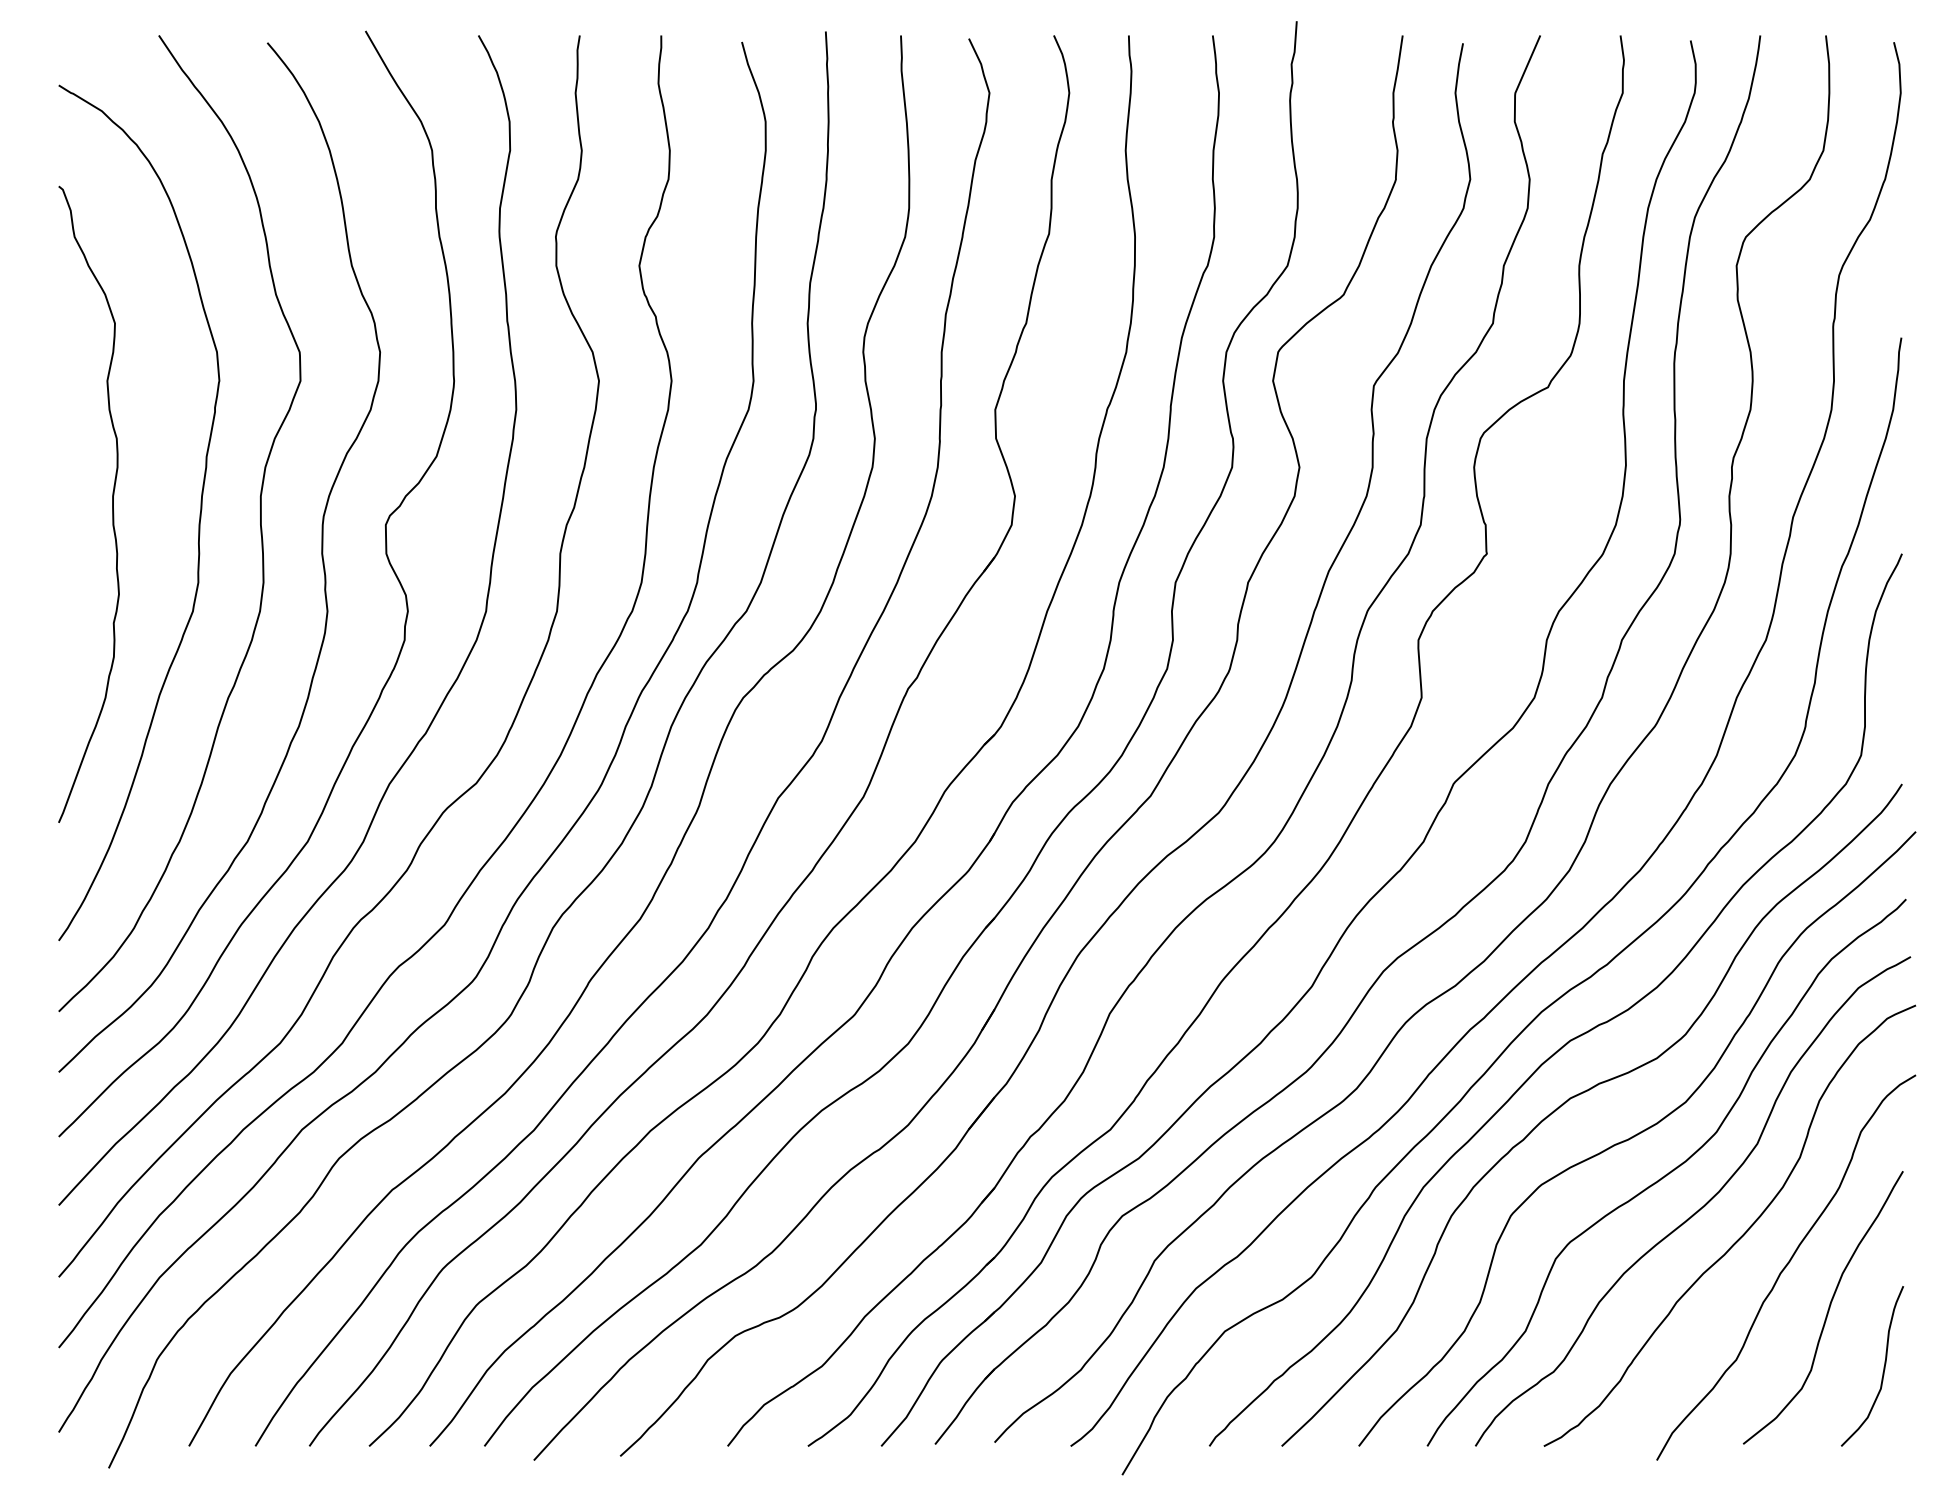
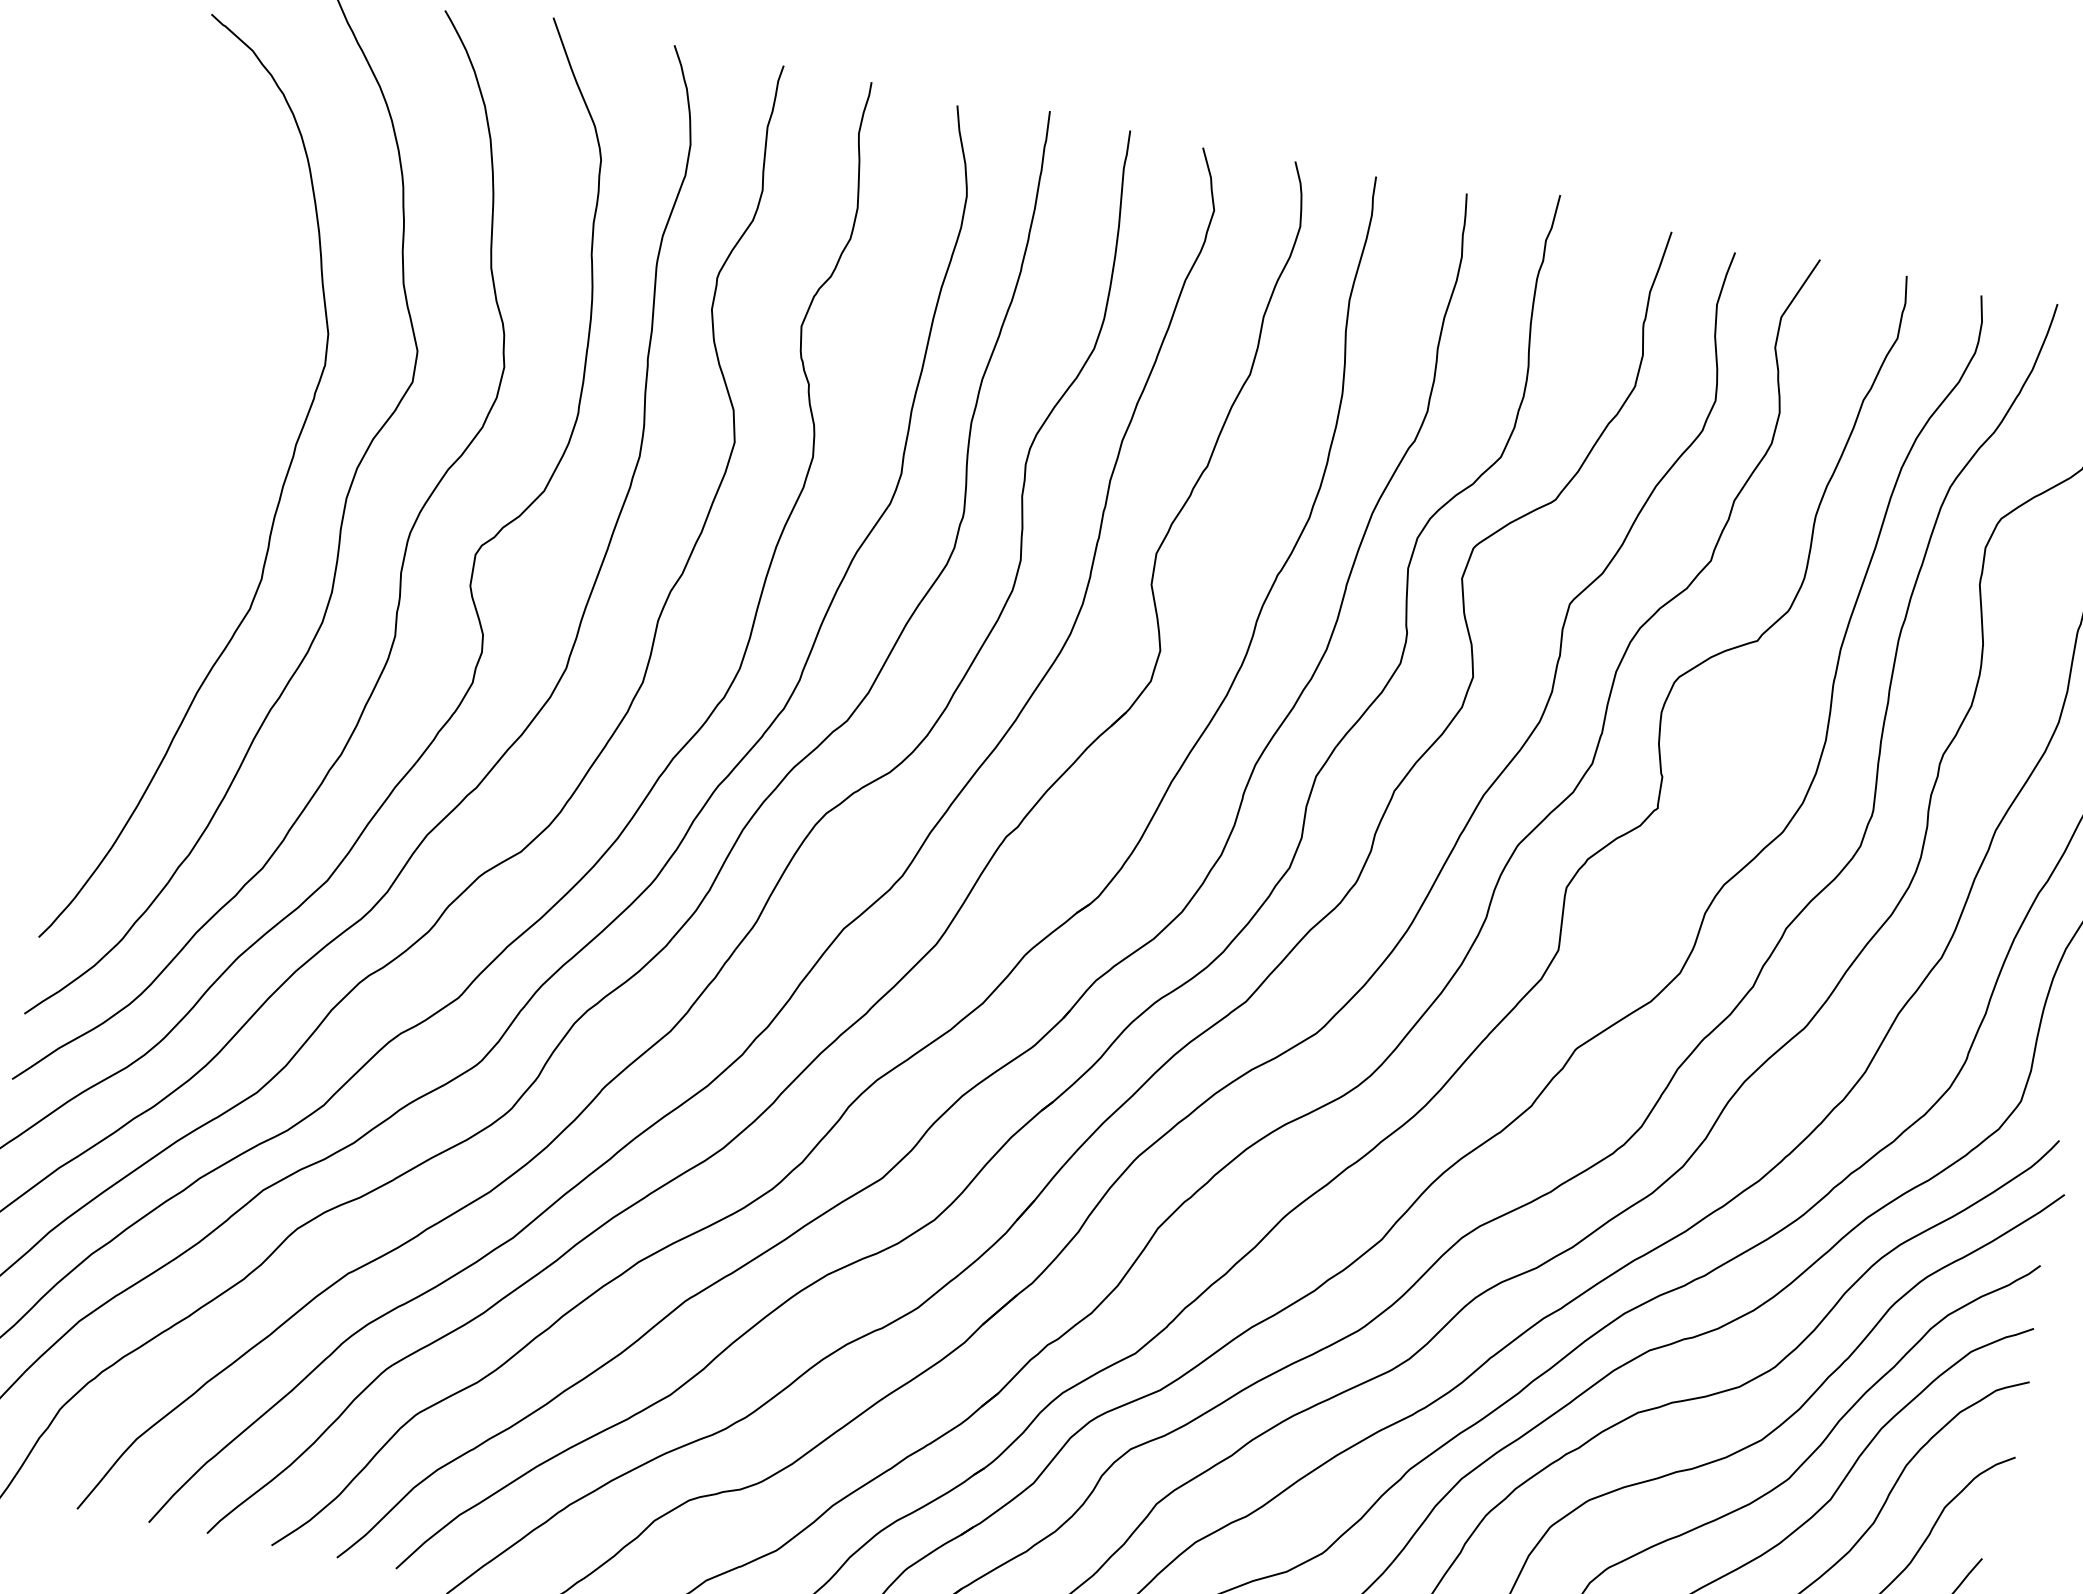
curve: (112, 503) -> (184, 476), removed

